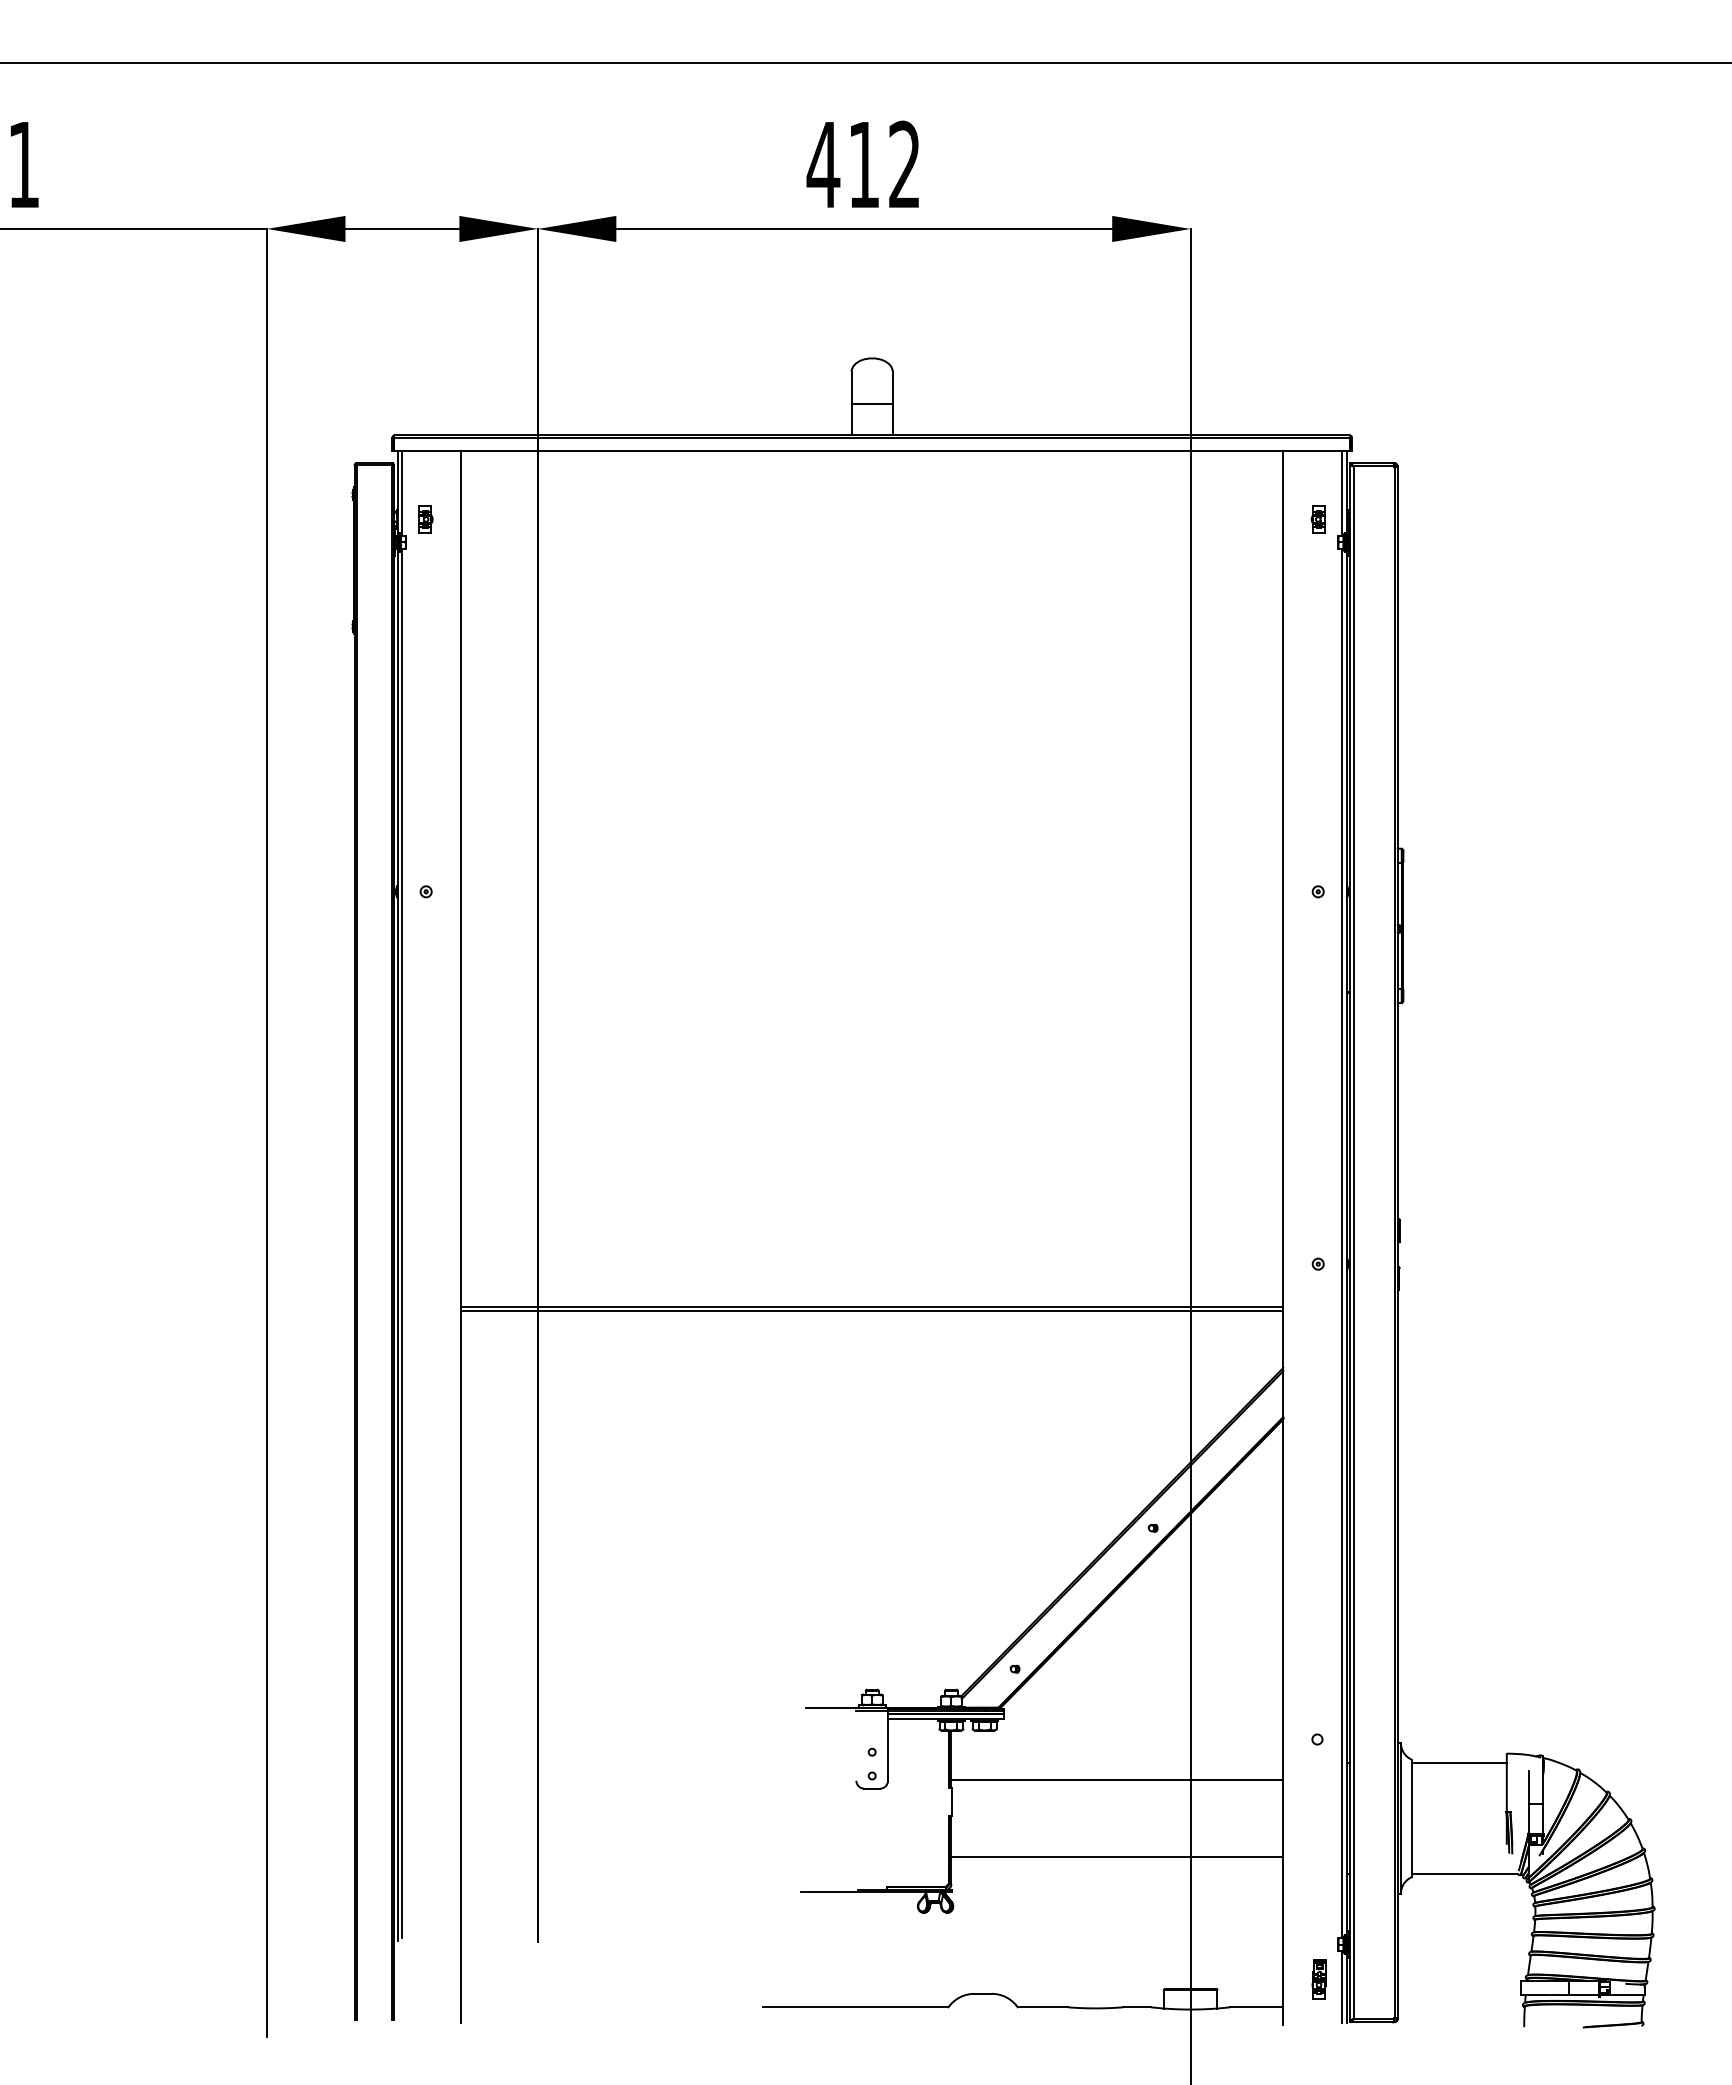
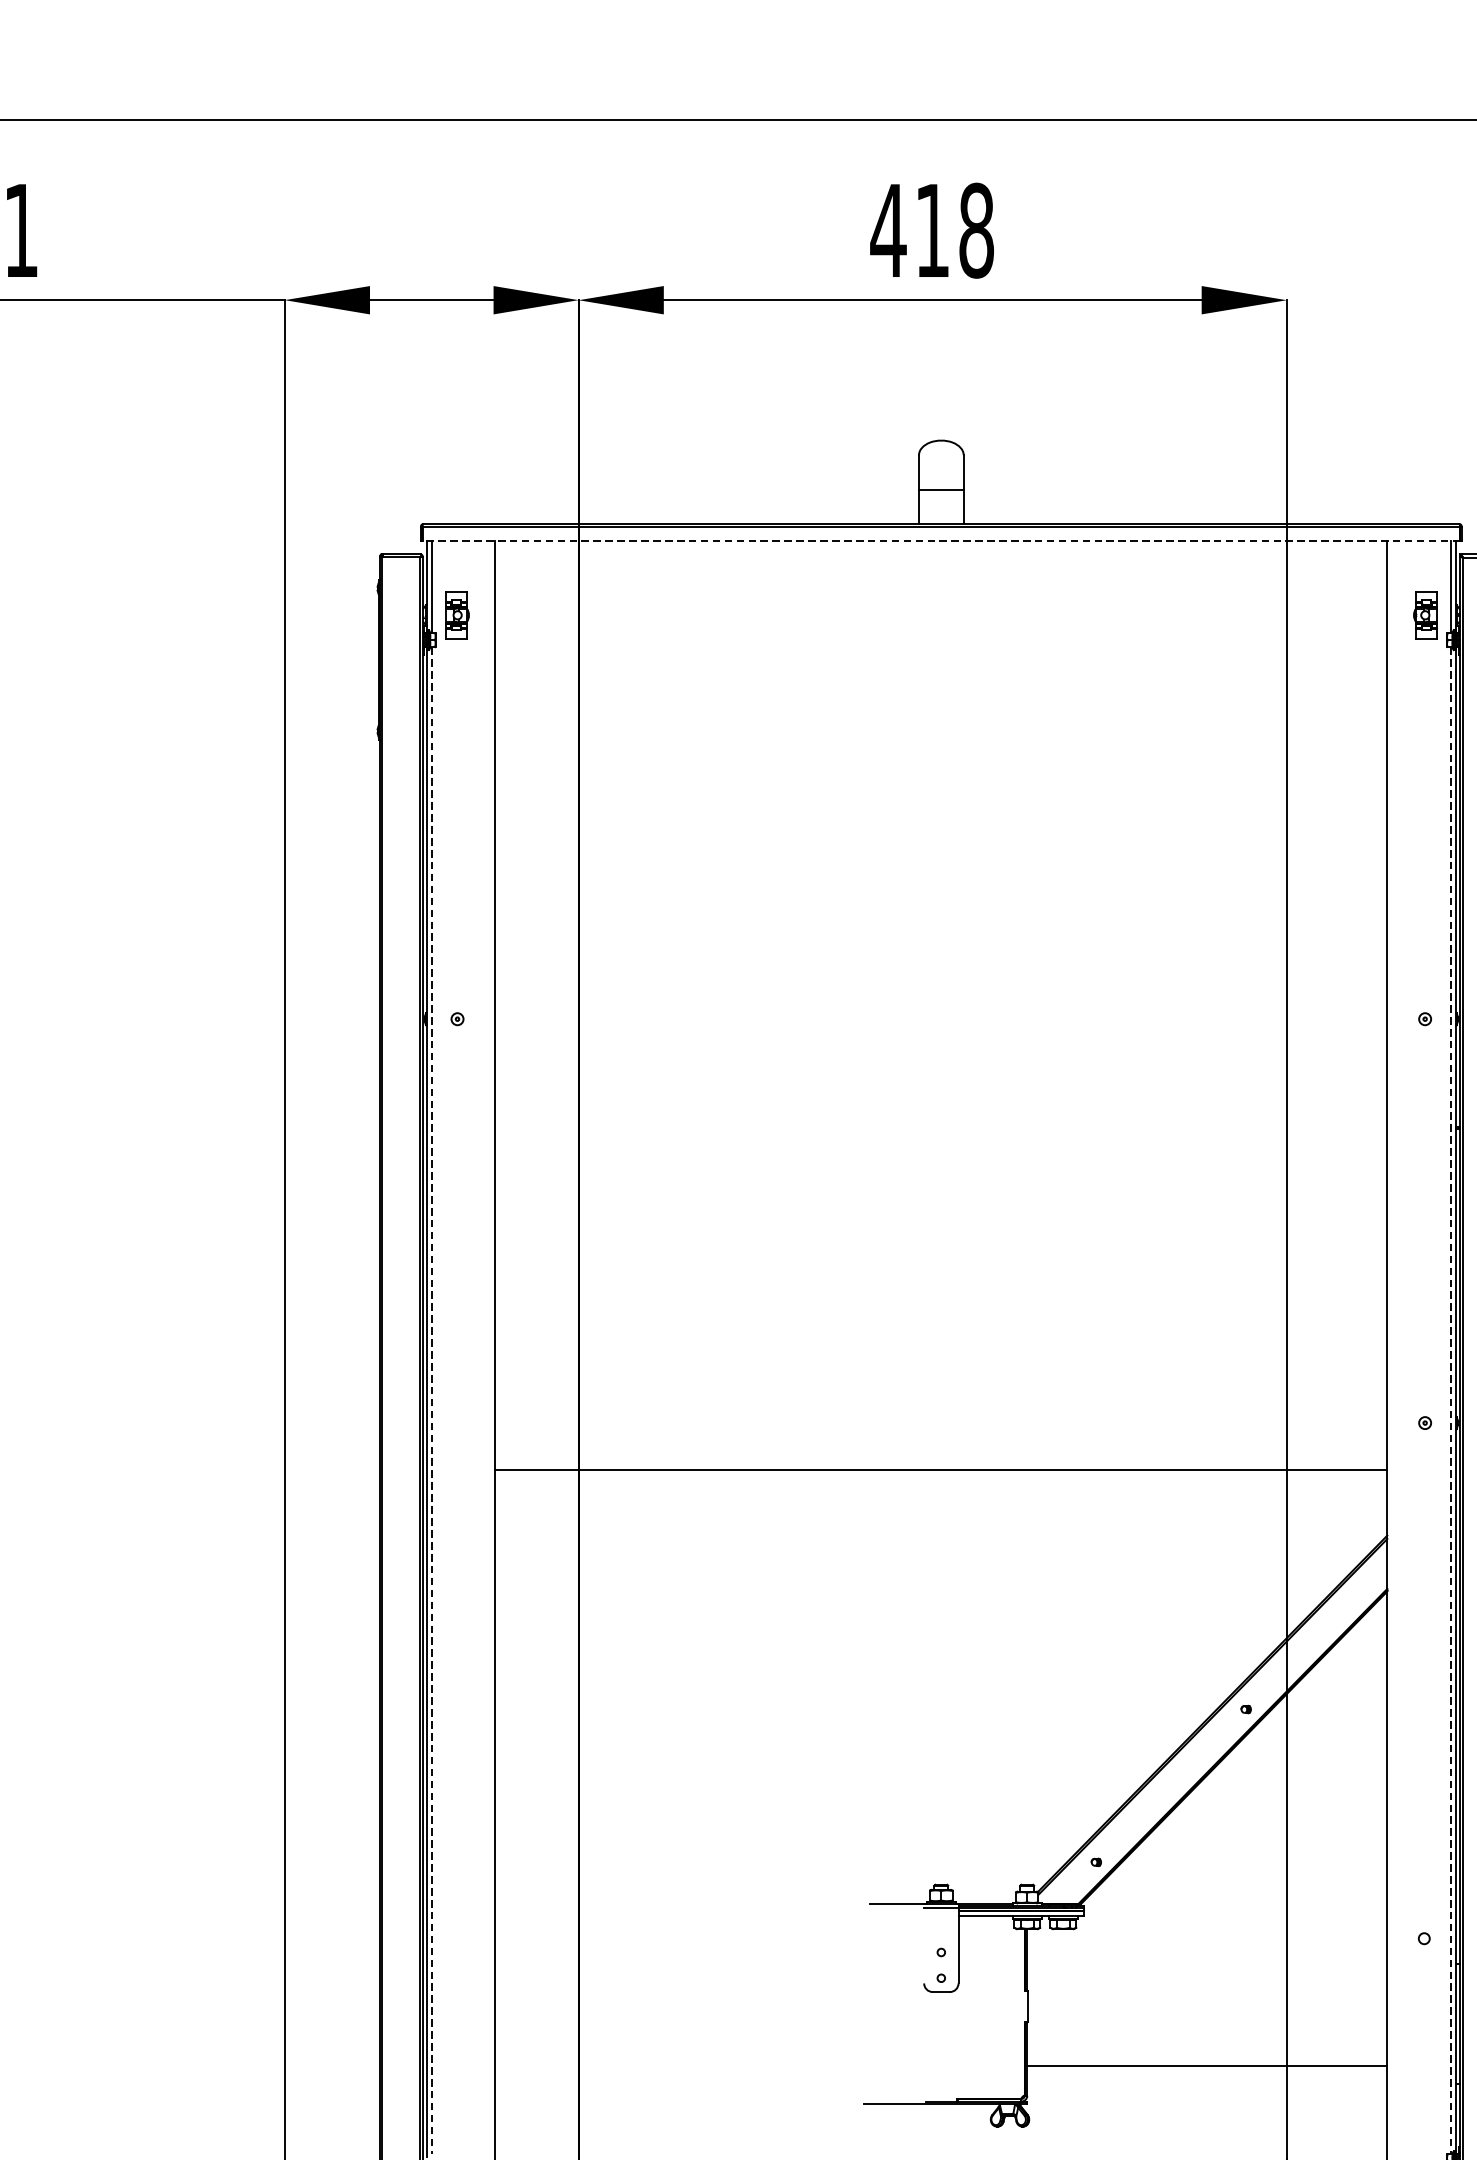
text: (904, 164) -> (976, 230), 412 -> 418
line: (871, 451) -> (940, 541), solid -> dashed
part: (425, 519) -> (456, 615), size x1.6
part: (1317, 519) -> (1424, 615), size x1.6
line: (402, 1243) -> (431, 1400), solid -> dashed
line: (1342, 1243) -> (1451, 1400), solid -> dashed
line: (872, 1310) -> (941, 1473), removed
line: (1117, 1780) -> (1207, 1983), removed

